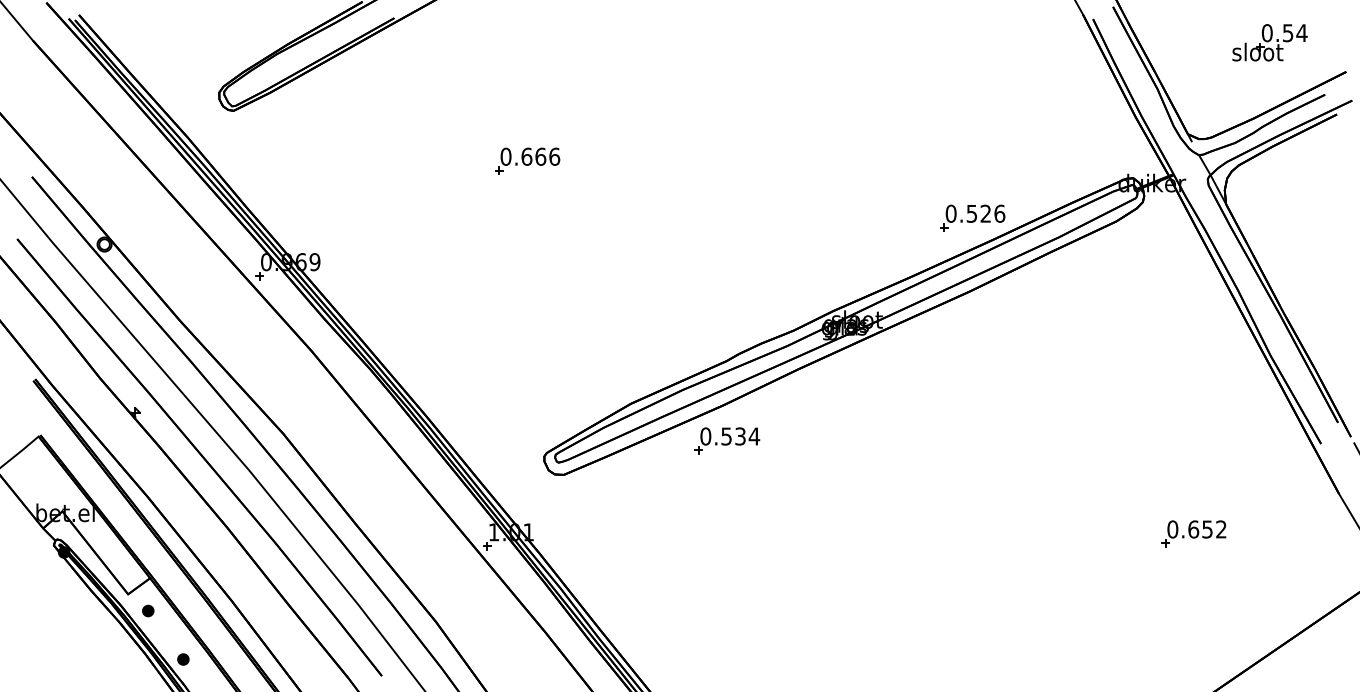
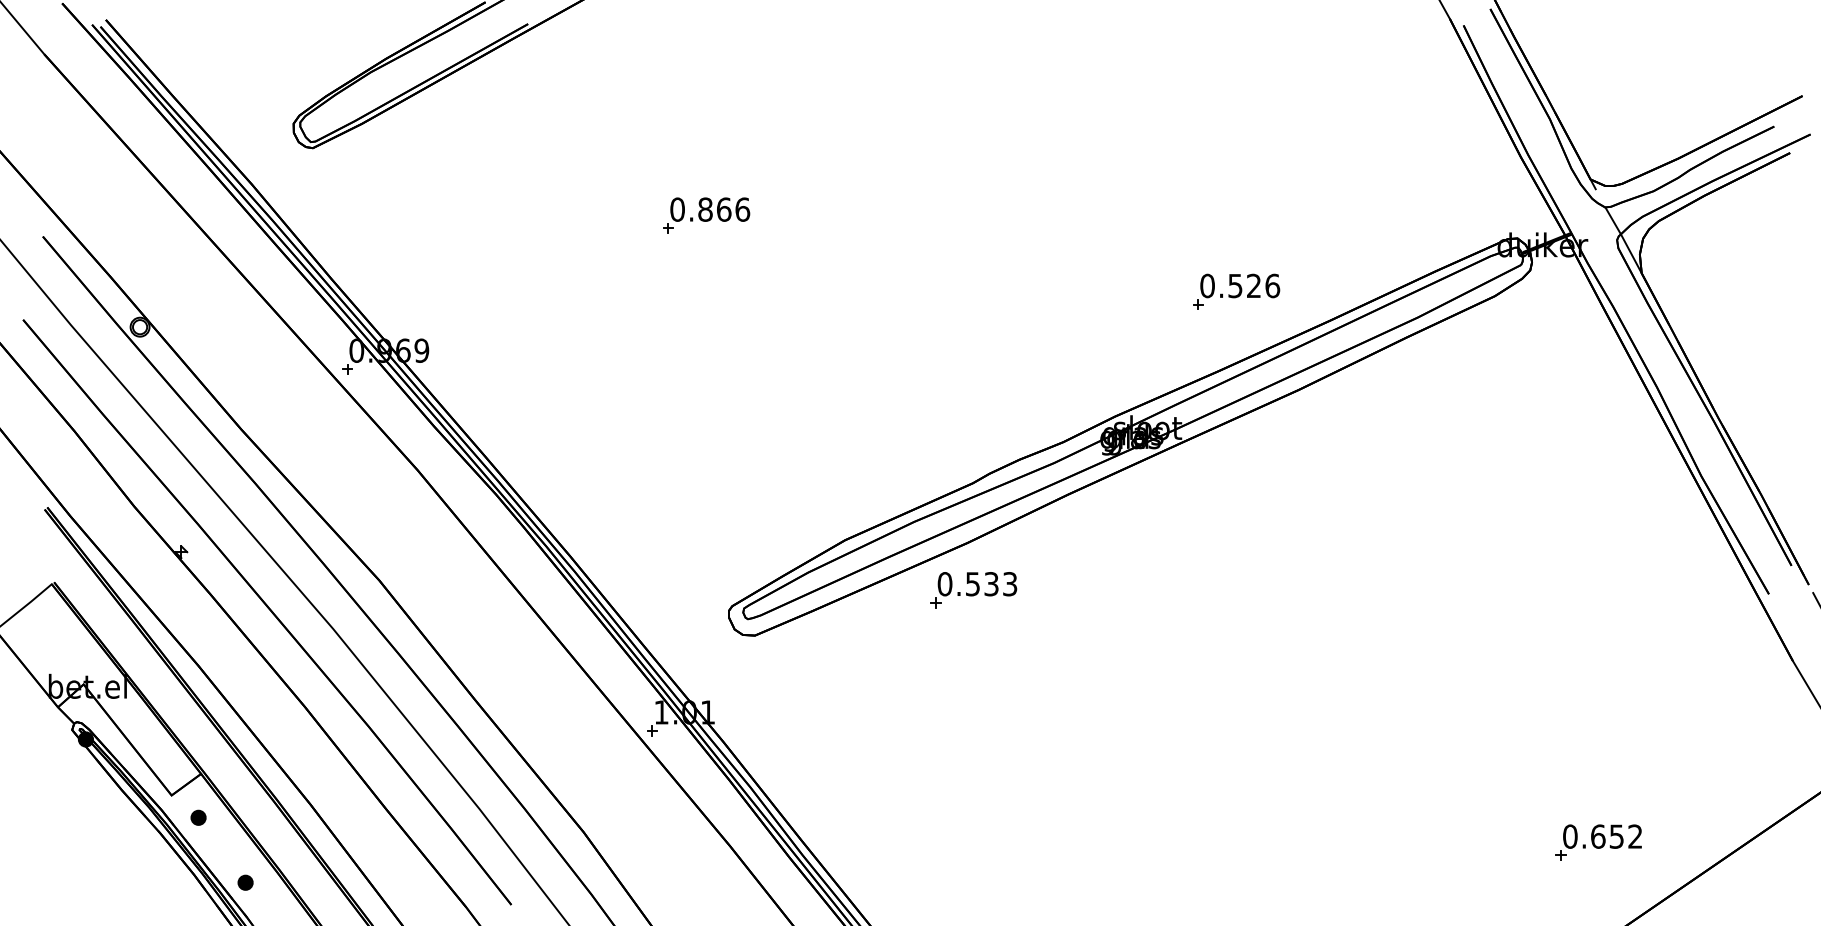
part: (1270, 43) -> (1700, 57), removed
text: (526, 156) -> (705, 209), 0.666 -> 0.866
part: (972, 217) -> (1236, 291), moved
text: (753, 436) -> (1009, 584), 0.534 -> 0.533
part: (1193, 533) -> (1598, 842), moved

